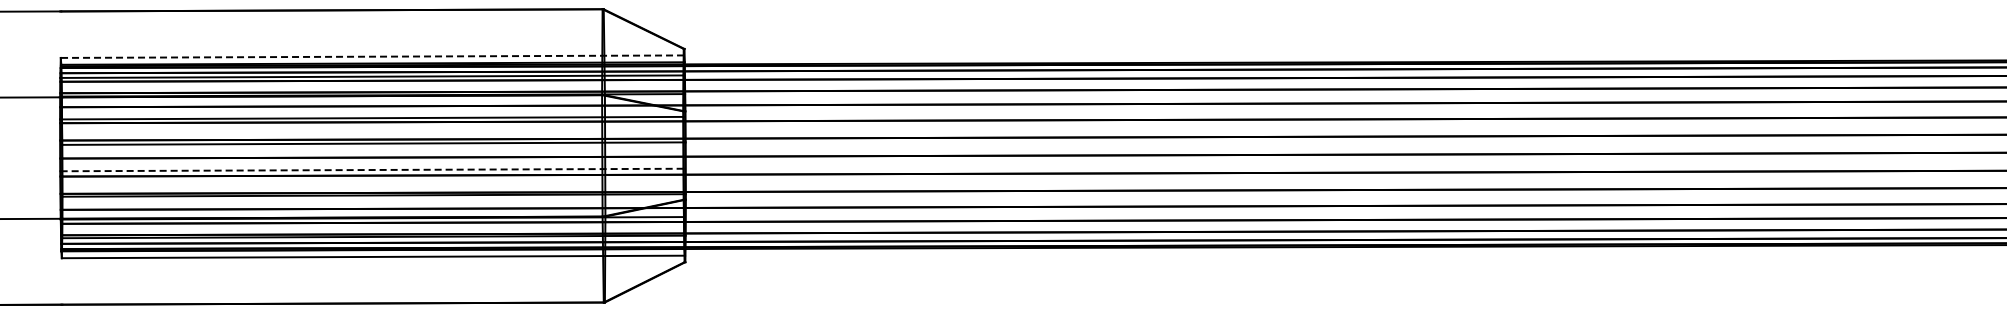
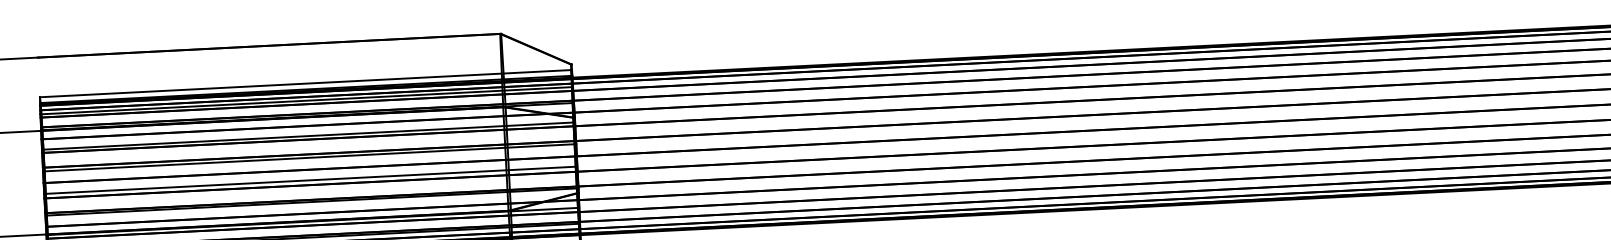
line: (372, 56) -> (305, 83), dashed -> solid
line: (372, 170) -> (310, 180), dashed -> solid

